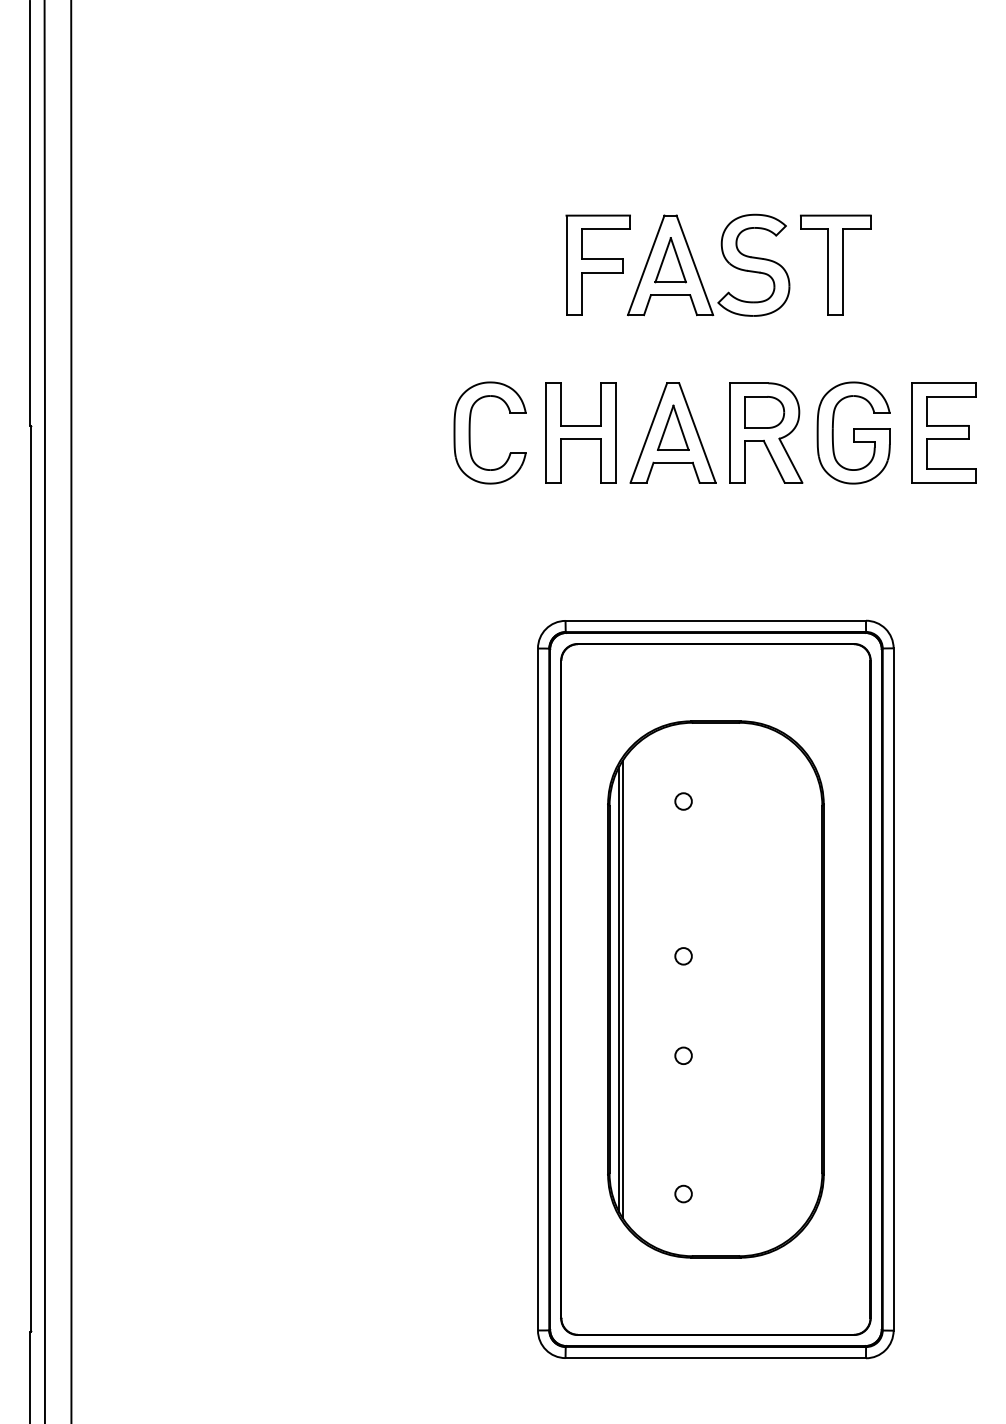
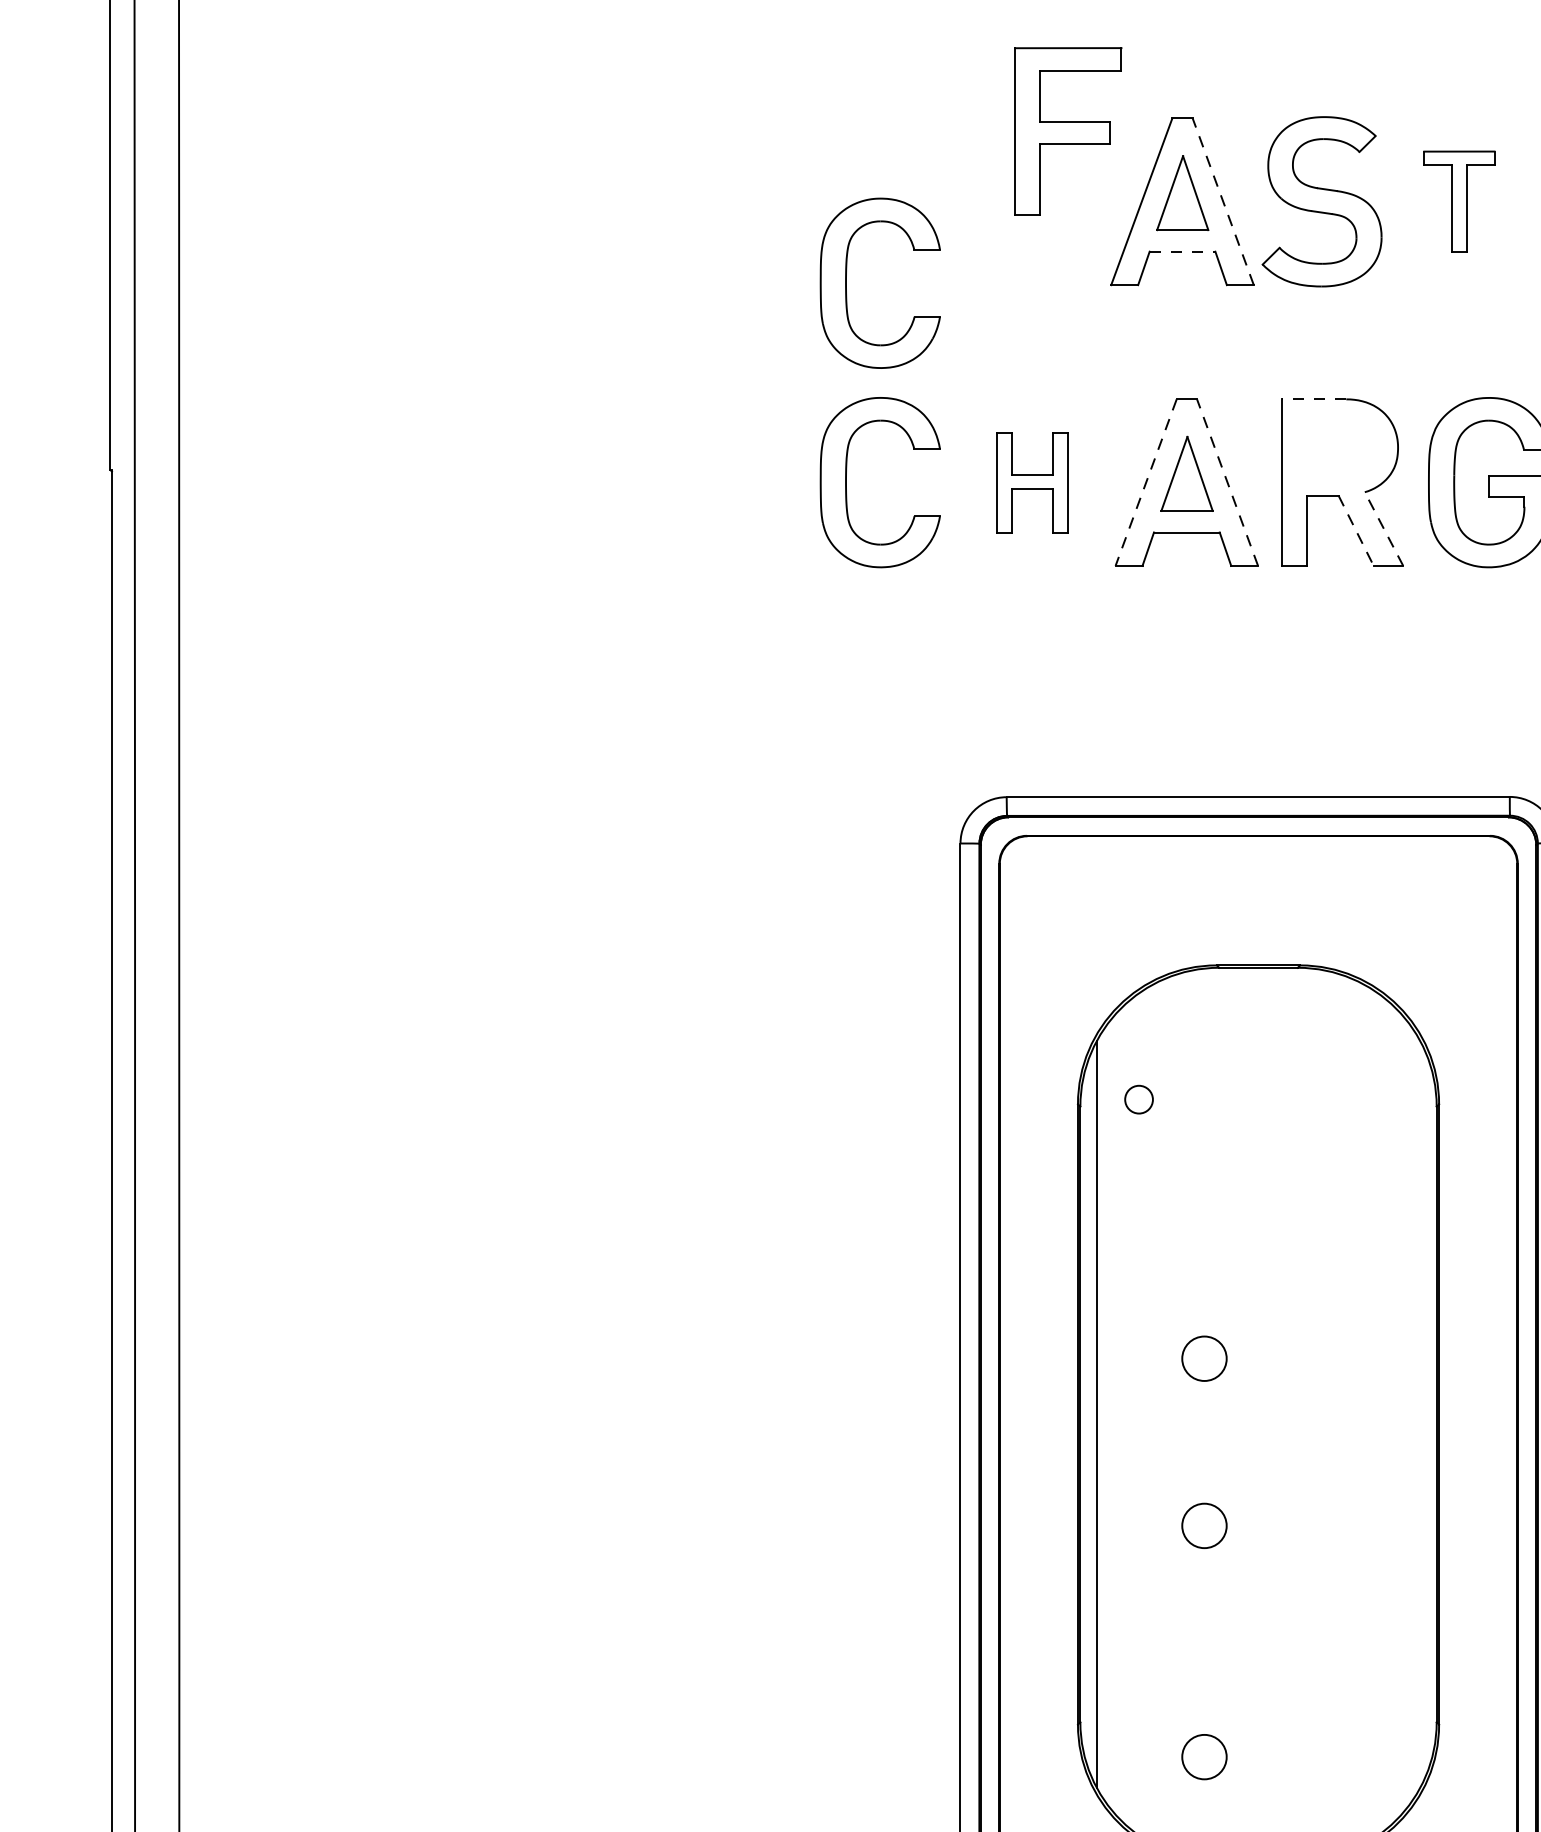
part: (597, 264) -> (1066, 130), moved
part: (835, 264) -> (1458, 200), size x0.6
line: (694, 265) -> (1222, 202), solid -> dashed
line: (670, 295) -> (1182, 252), solid -> dashed
part: (470, 313) -> (847, 282), added
line: (748, 383) -> (1313, 399), solid -> dashed
part: (764, 412) -> (1339, 448), removed
part: (580, 432) -> (1031, 481), size x0.6
line: (648, 433) -> (1145, 483), solid -> dashed
line: (697, 433) -> (1227, 483), solid -> dashed
line: (790, 460) -> (1383, 528), solid -> dashed
line: (774, 462) -> (1356, 531), solid -> dashed
circle: (683, 801) -> (1138, 1099), moved
circle: (683, 956) -> (1204, 1359), size x1.6
line: (622, 989) -> (1102, 1414), removed
circle: (683, 1055) -> (1204, 1524), size x1.6
circle: (683, 1193) -> (1204, 1756), size x1.6

